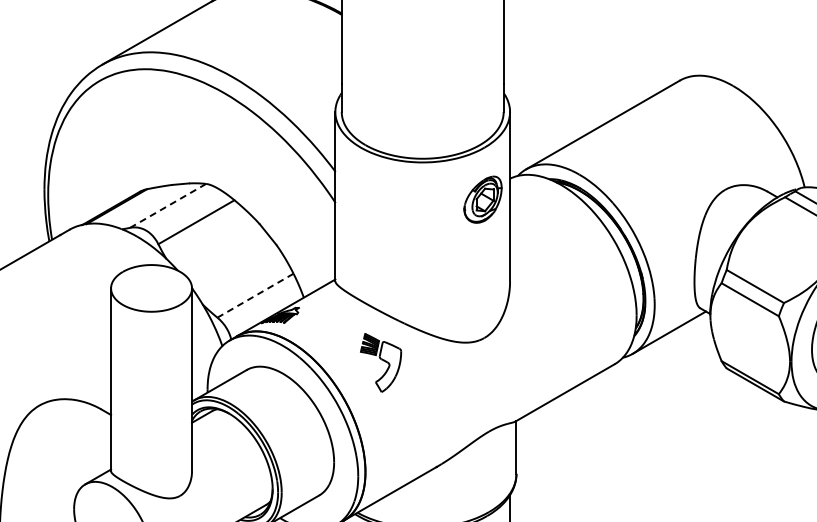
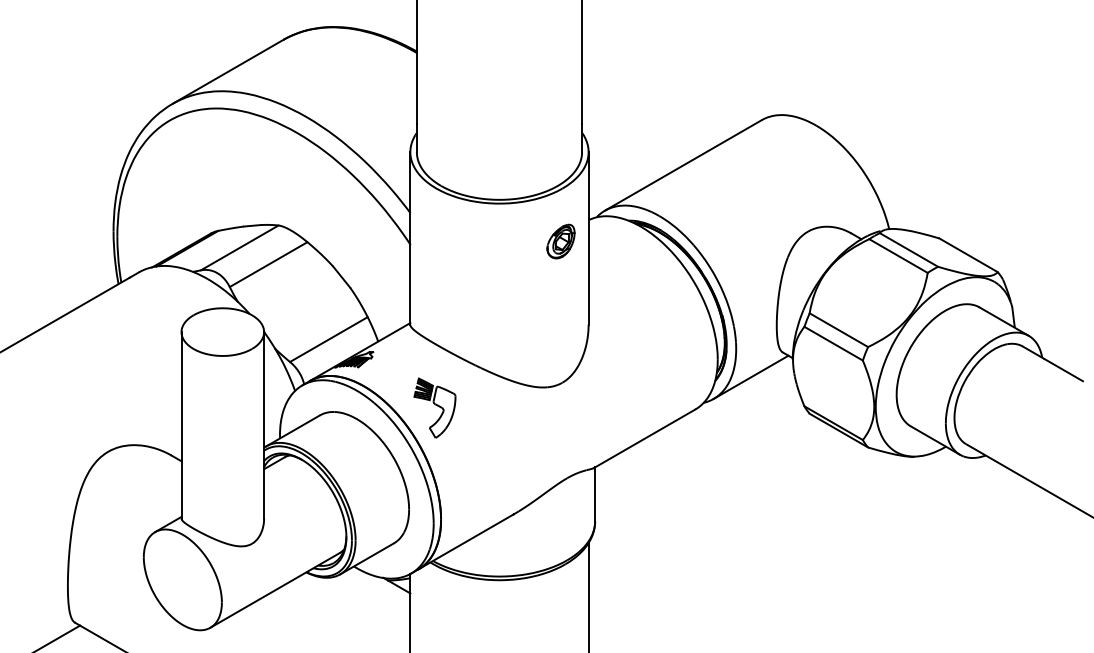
part: (482, 199) -> (560, 241), size x0.71
line: (167, 205) -> (239, 247), dashed -> solid
line: (255, 295) -> (328, 339), dashed -> solid
part: (380, 362) -> (434, 407), moved

